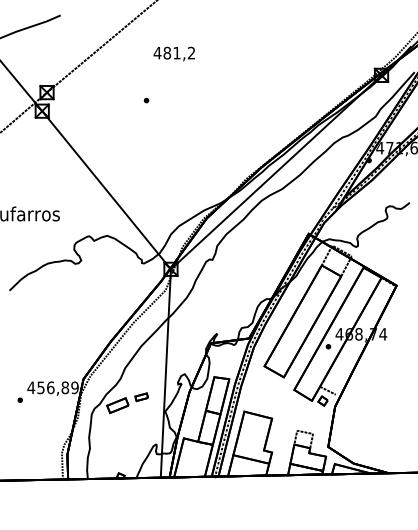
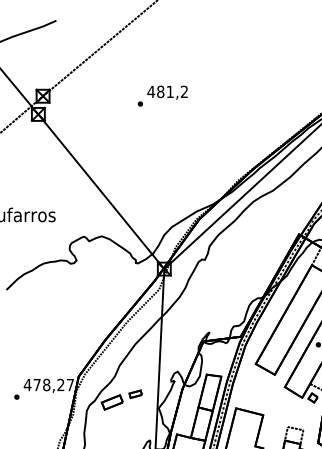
text: (173, 53) -> (166, 92), moved
text: (57, 387) -> (53, 384), 456,89 -> 478,27

